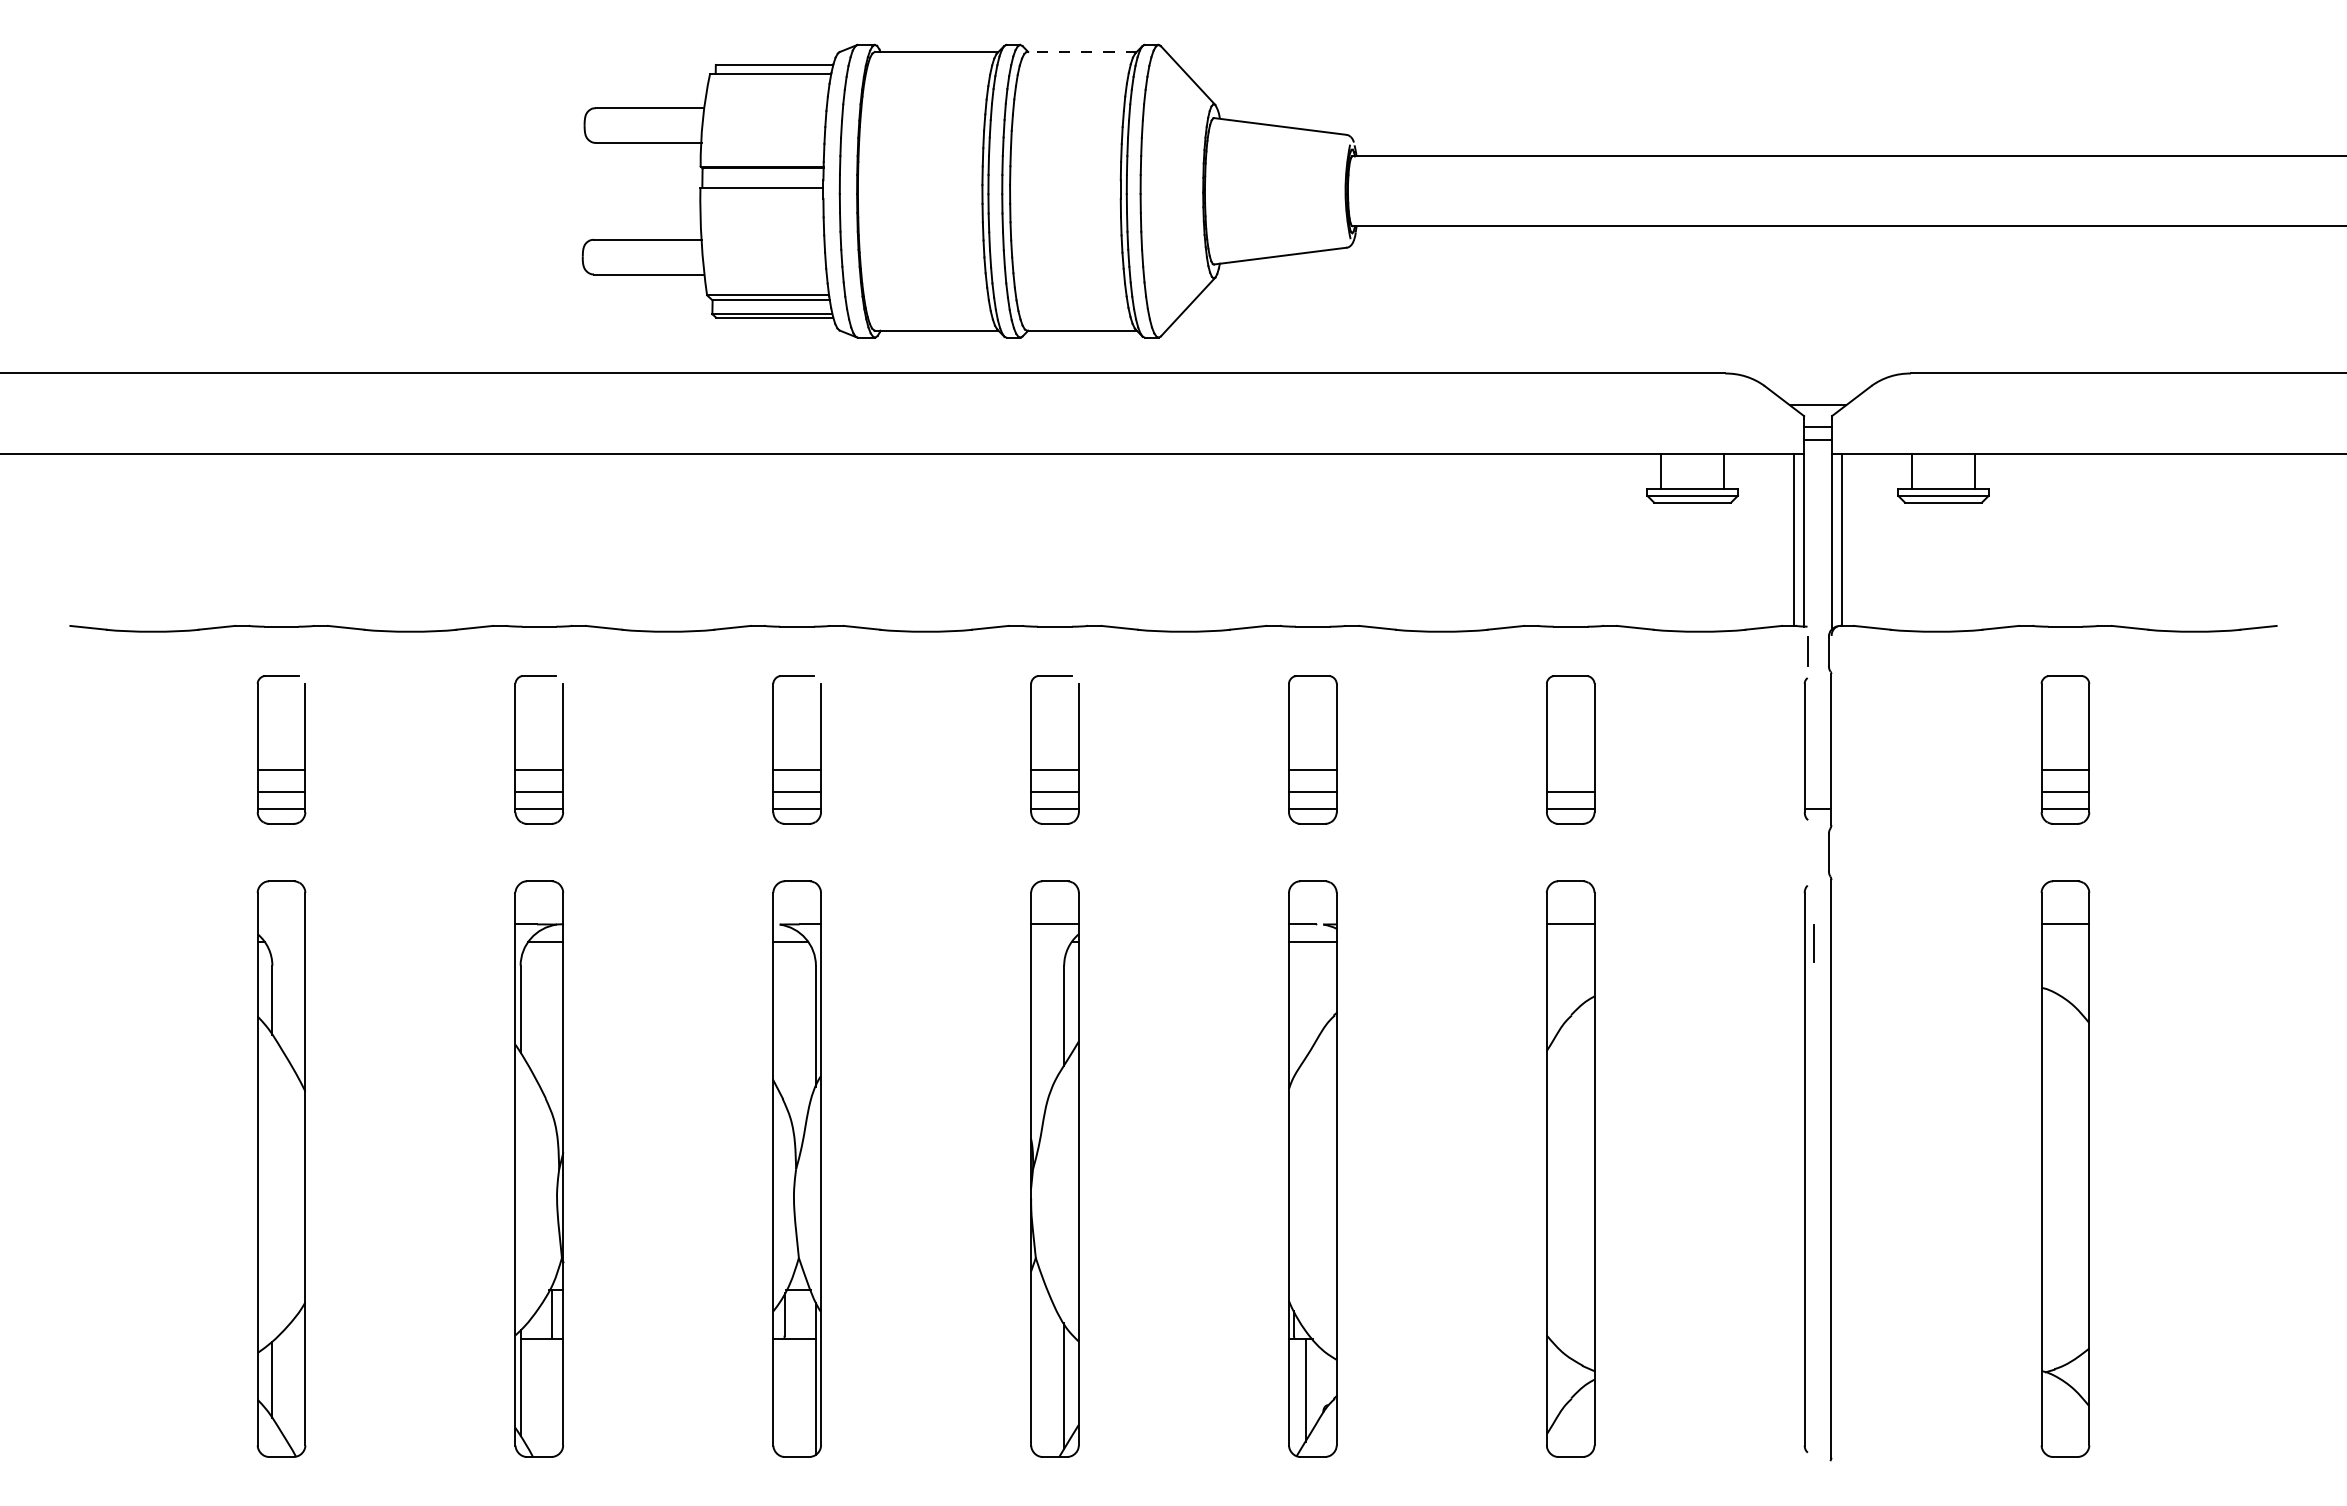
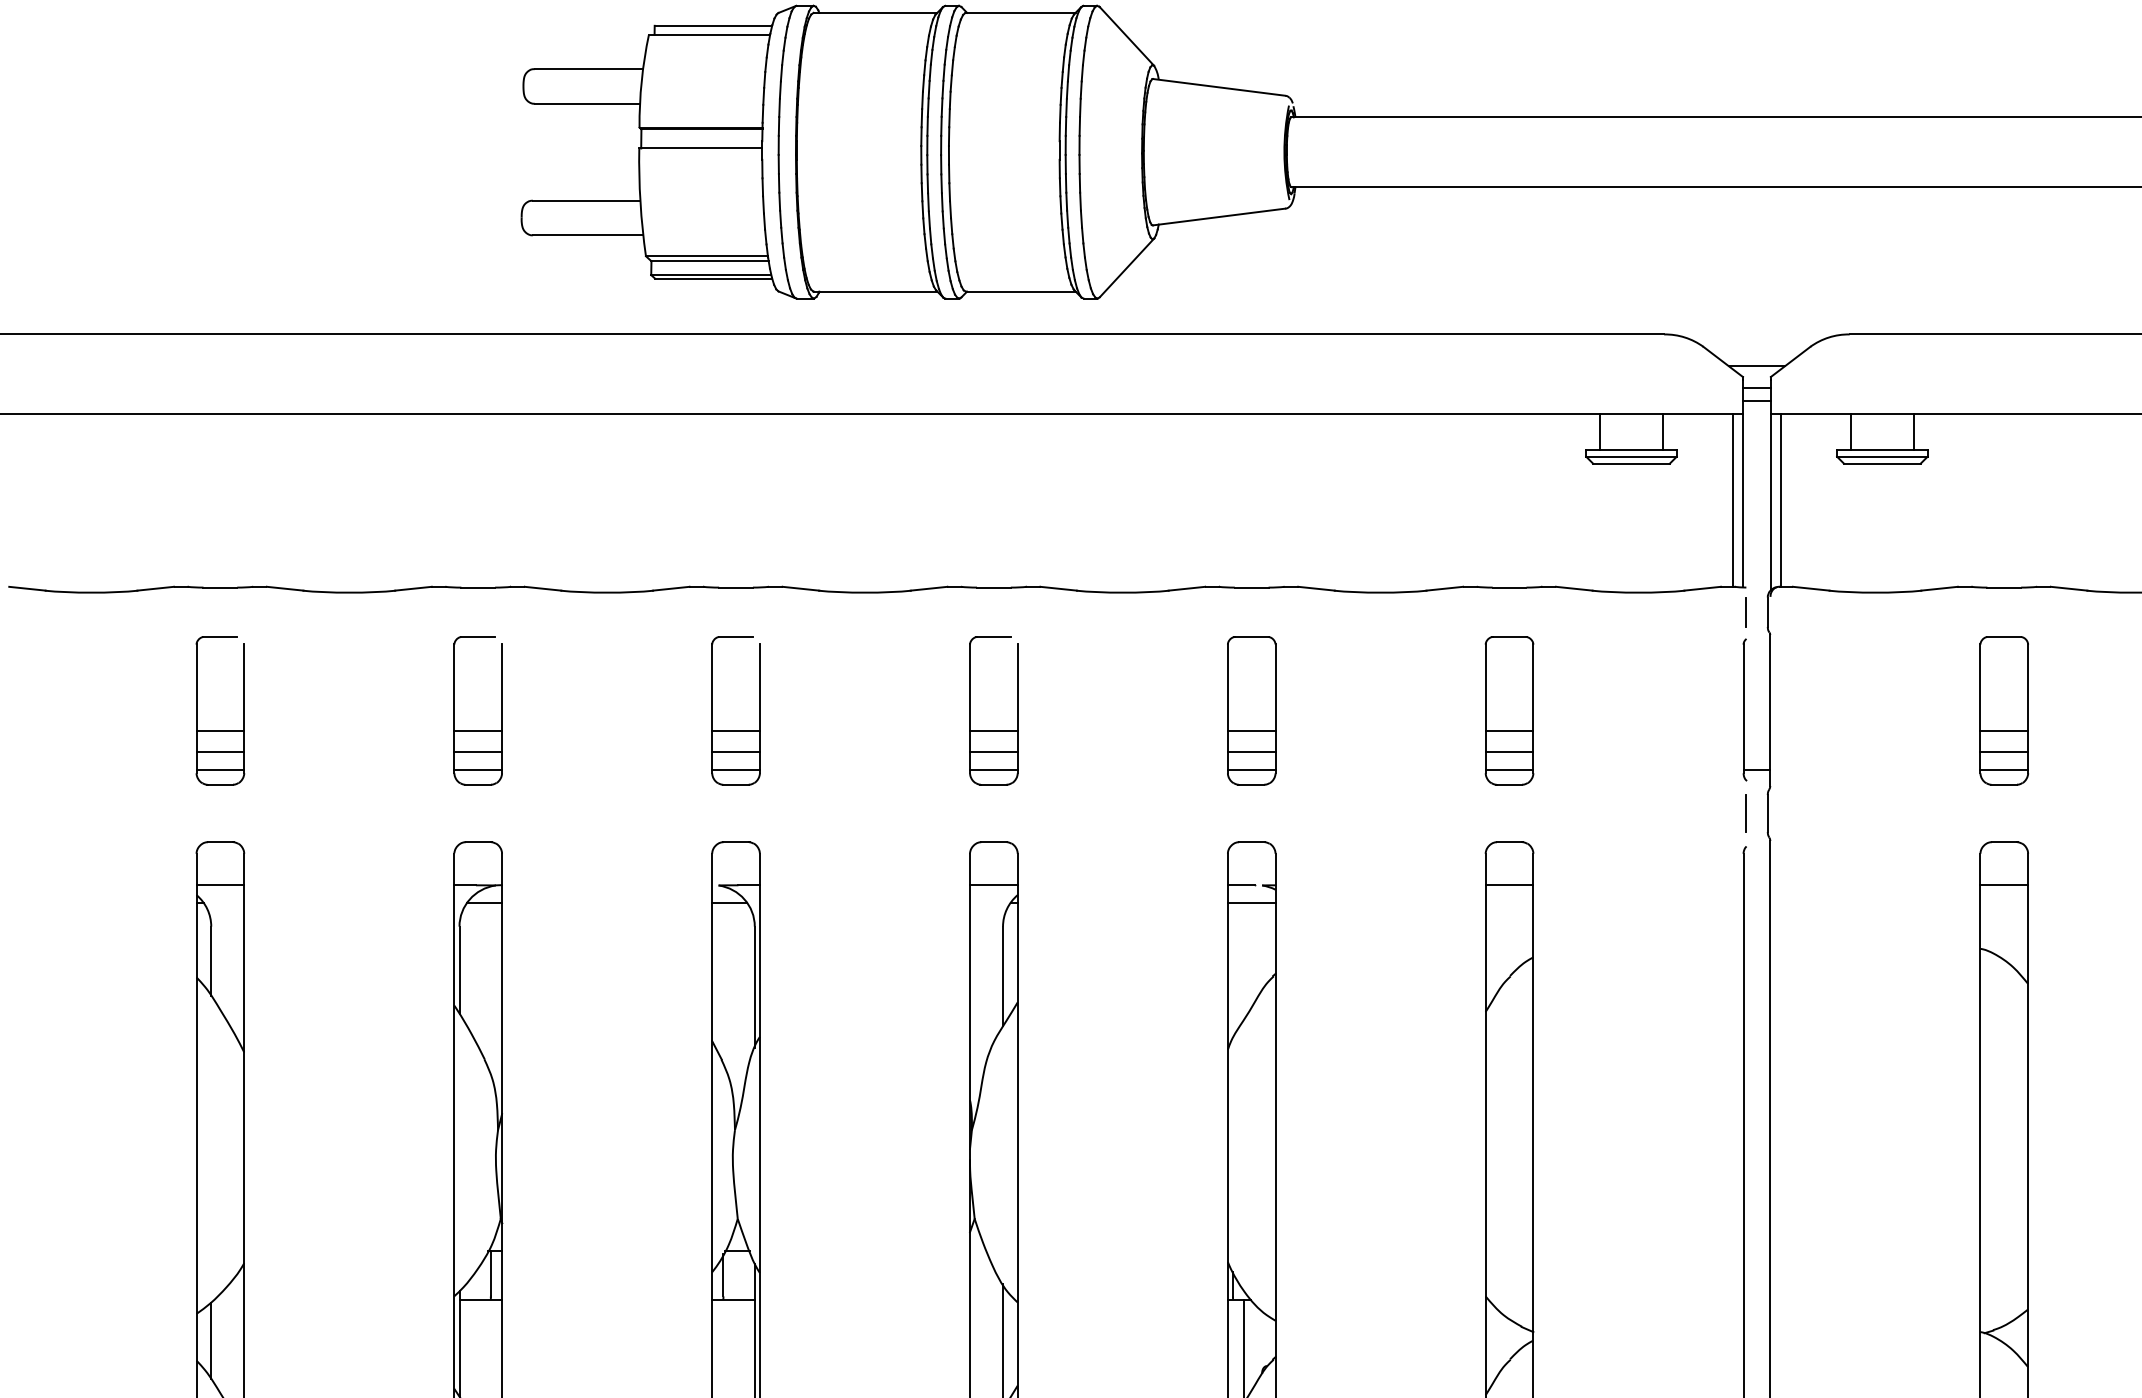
line: (1082, 51) -> (1021, 12), dashed -> solid
line: (1570, 769) -> (1509, 730), added
line: (281, 924) -> (220, 885), added
line: (1813, 943) -> (1746, 813), moved

